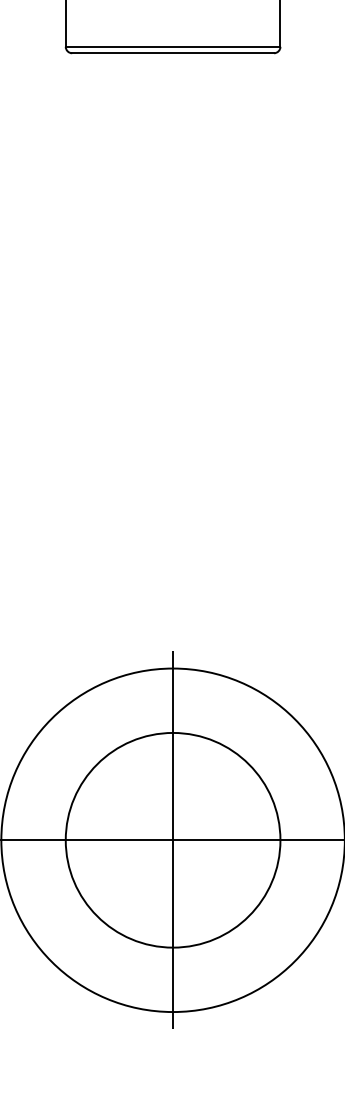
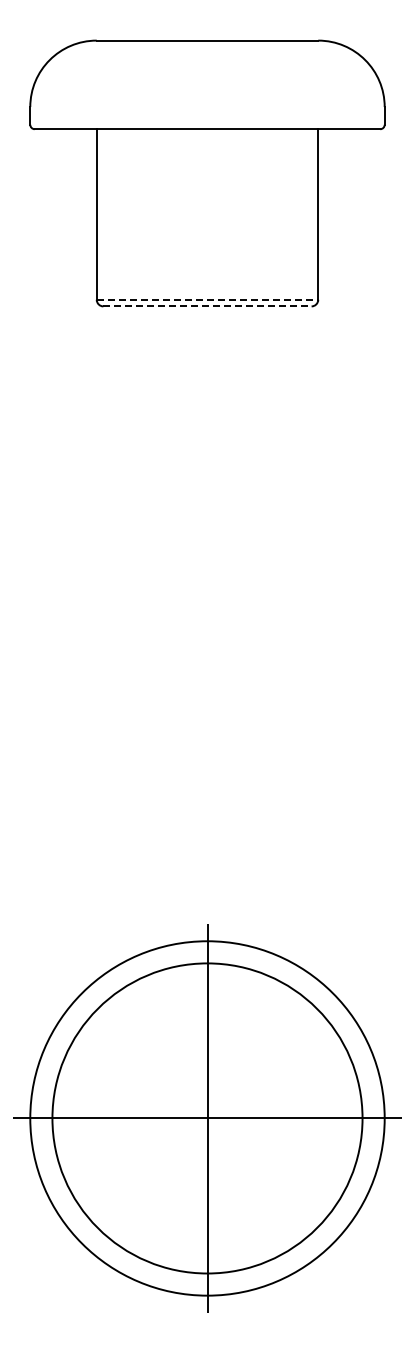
line: (173, 46) -> (207, 299), solid -> dashed
line: (173, 53) -> (207, 306), solid -> dashed
circle: (173, 840) -> (207, 1118), size x1.4

